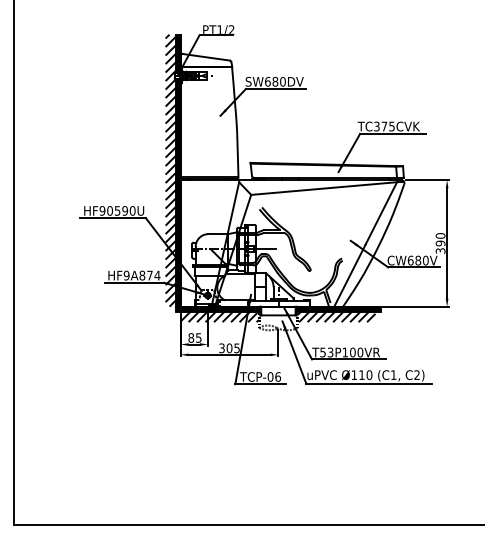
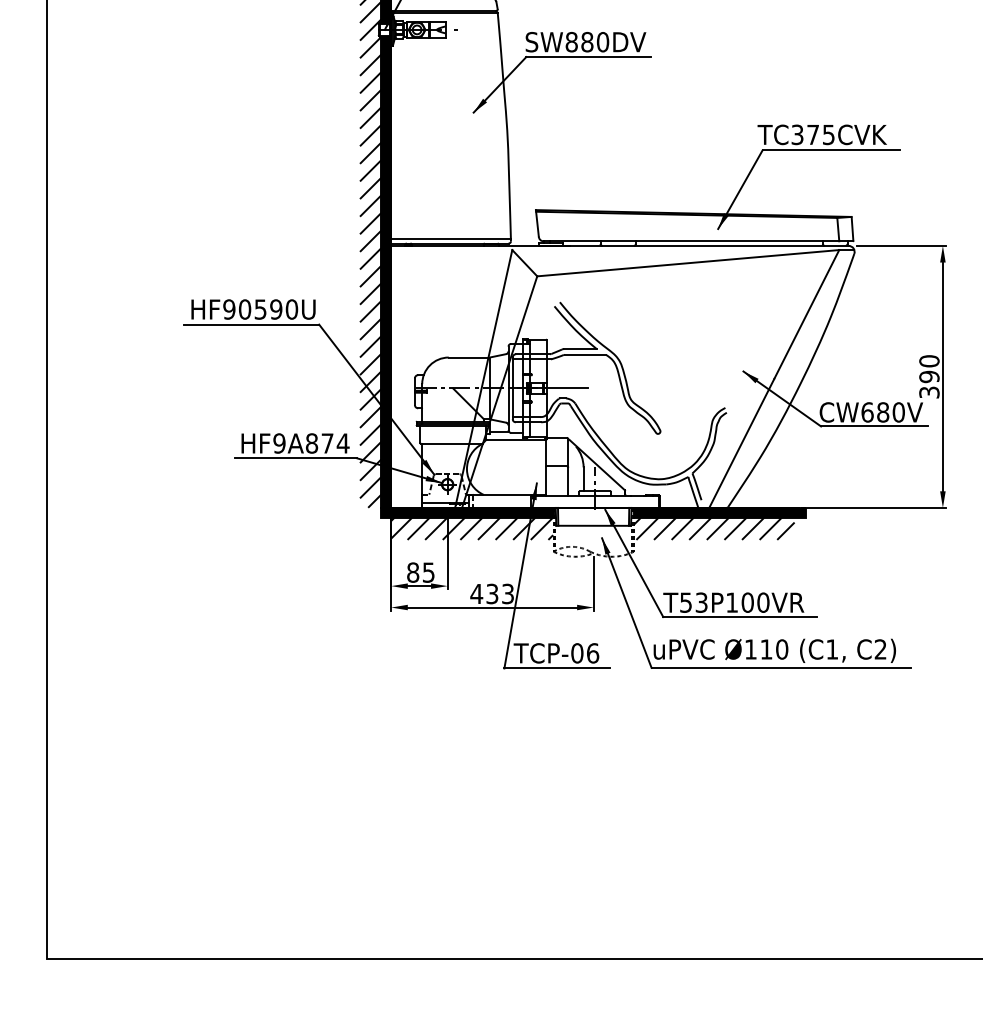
text: (267, 81) -> (570, 41), SW680DV -> SW880DV
text: (228, 348) -> (490, 594), 305 -> 433

